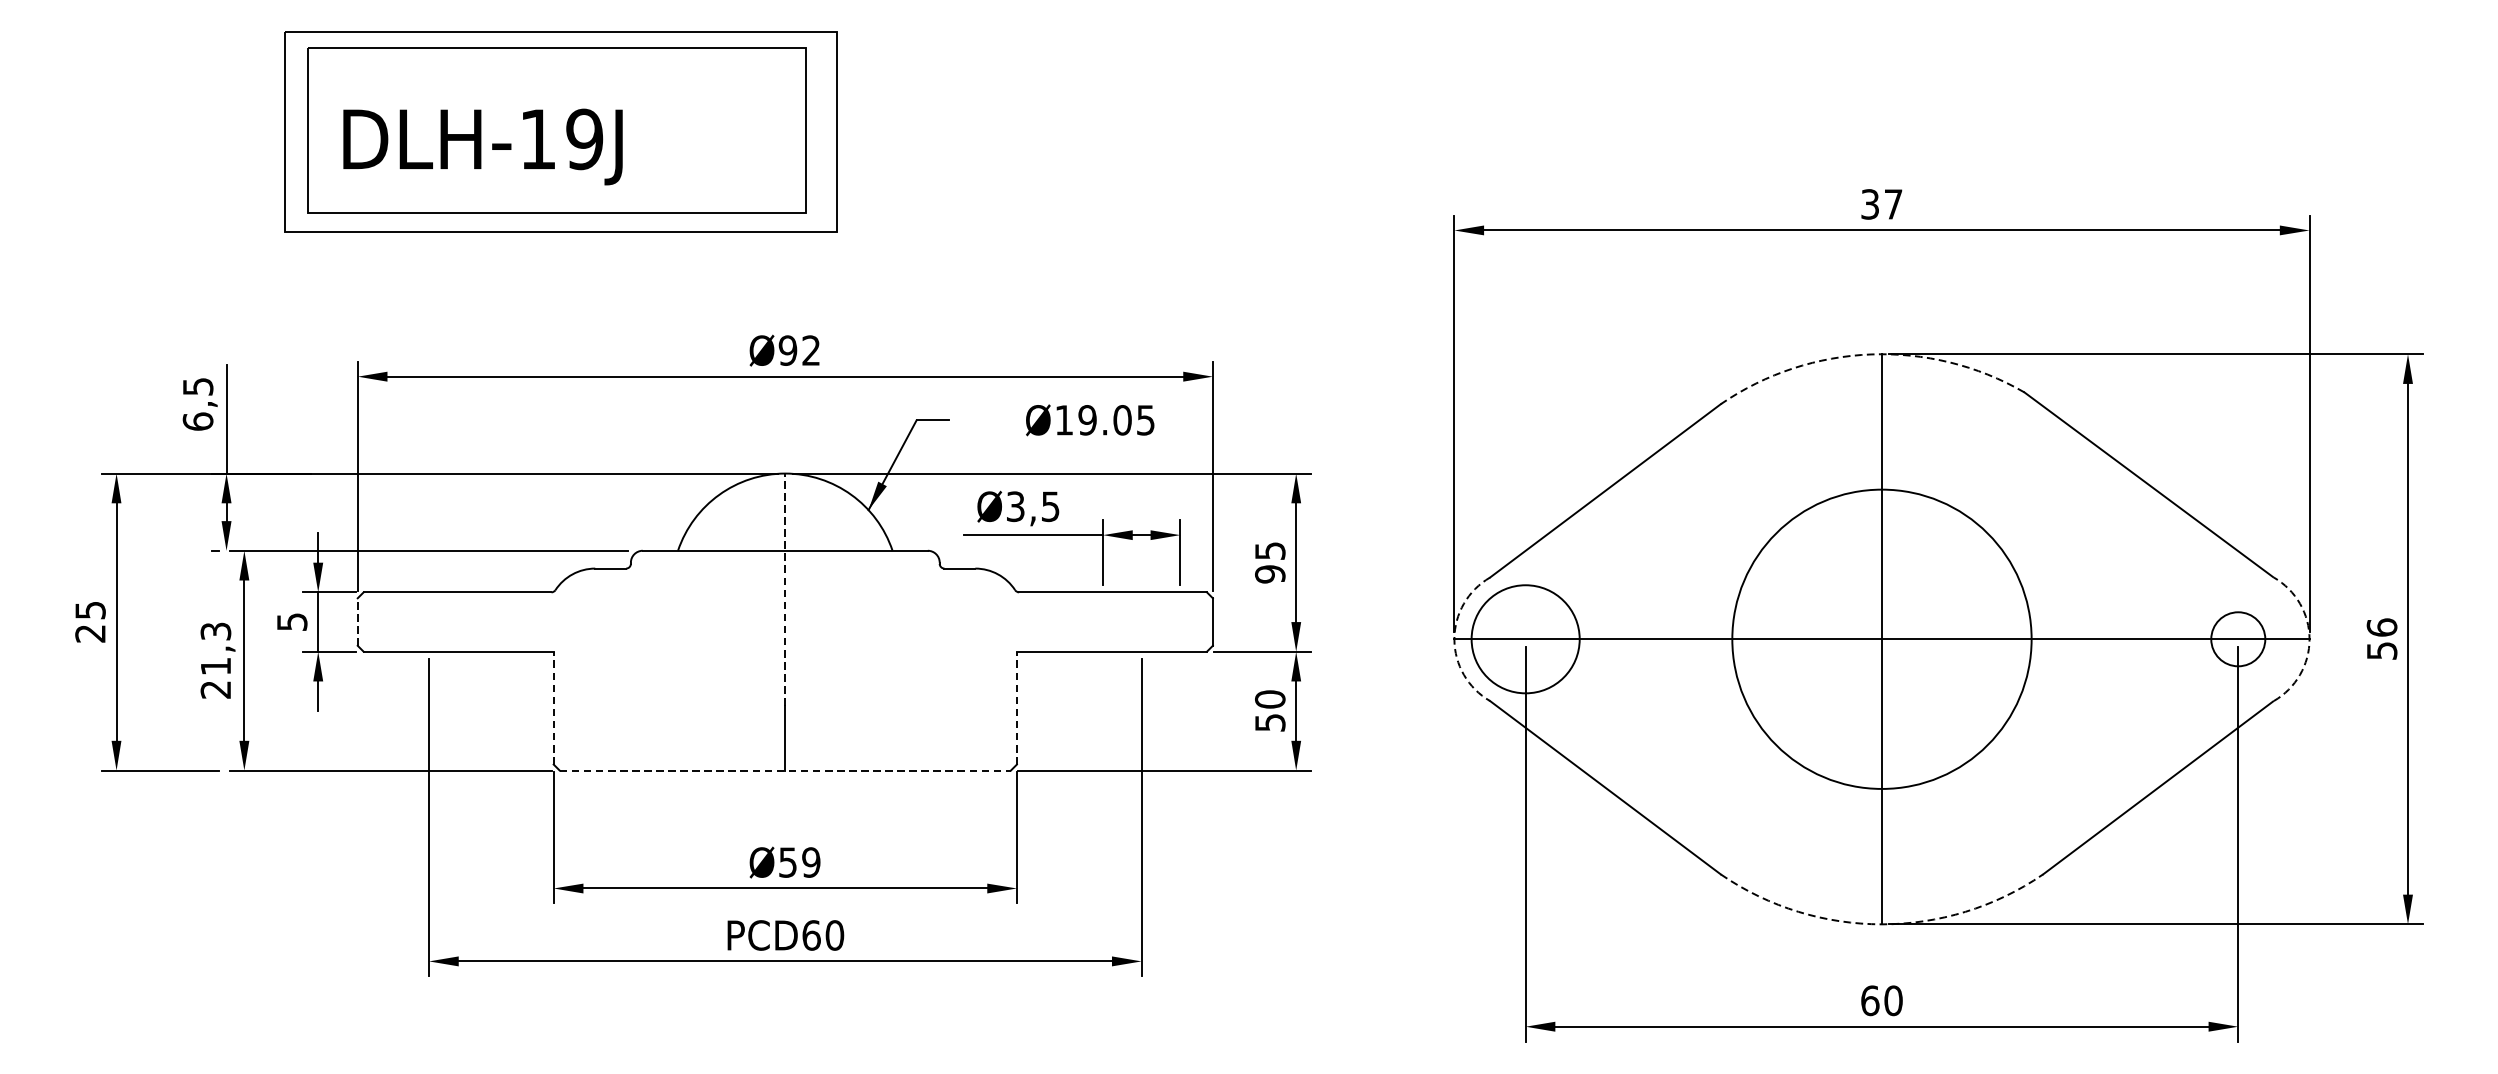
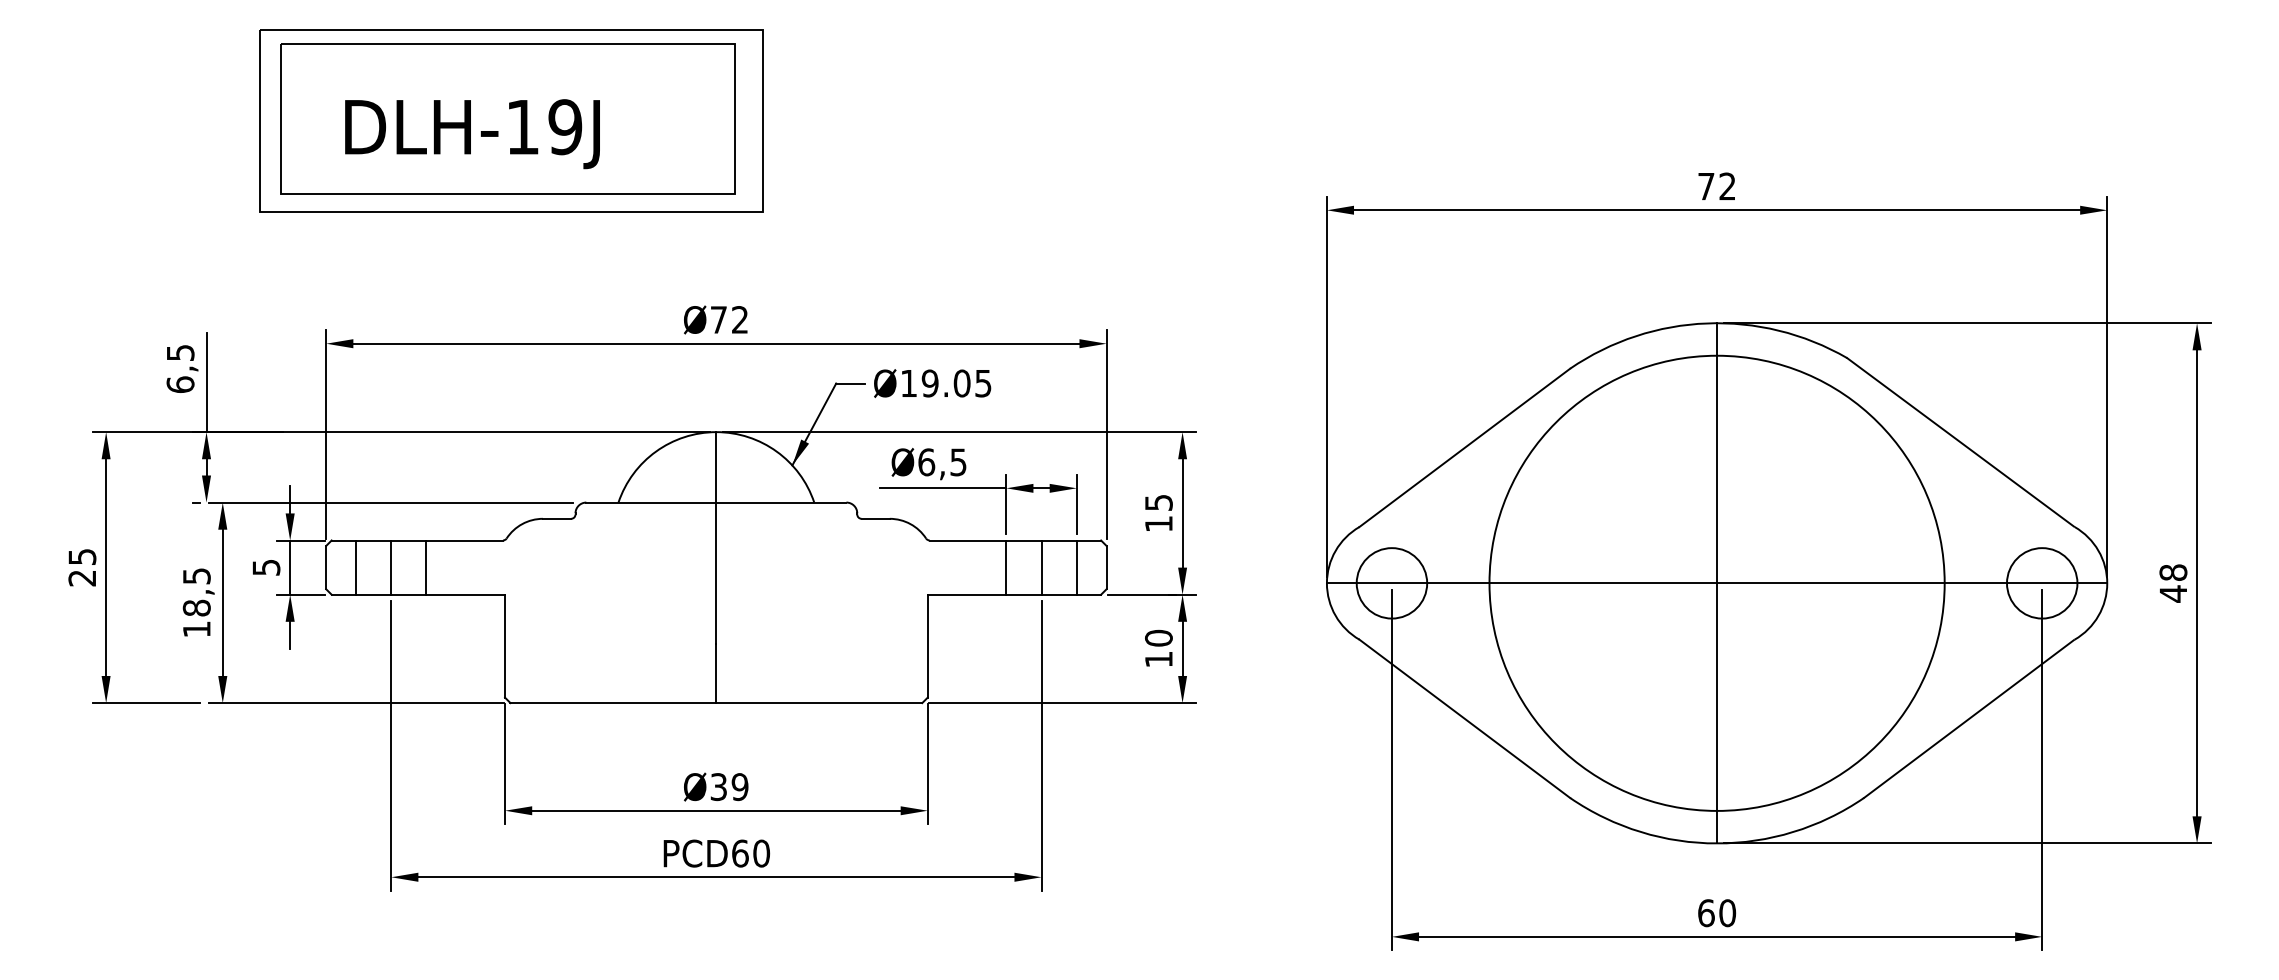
text: (482, 147) -> (472, 134), moved
text: (1881, 204) -> (1716, 186), 37 -> 72
text: (787, 350) -> (718, 319), Ø92 -> Ø72
arc: (1871, 354) -> (1707, 323), dashed -> solid
text: (1090, 420) -> (932, 383), moved
text: (1015, 506) -> (926, 462), Ø3,5 -> Ø6,5
text: (1269, 573) -> (1158, 523), 95 -> 15
line: (785, 590) -> (716, 538), dashed -> solid
line: (358, 621) -> (326, 567), dashed -> solid
line: (390, 621) -> (356, 567), added
line: (429, 621) -> (391, 567), added
line: (467, 621) -> (426, 567), added
line: (1103, 621) -> (1006, 567), added
line: (1141, 621) -> (1041, 567), added
line: (1179, 621) -> (1076, 567), added
circle: (1881, 638) -> (1716, 582), size x1.67
arc: (1453, 639) -> (1326, 583), dashed -> solid
circle: (1525, 639) -> (1391, 583), size x0.71
circle: (2238, 639) -> (2042, 583), size x1.43
arc: (2309, 639) -> (2107, 583), dashed -> solid
text: (2382, 639) -> (2173, 583), 56 -> 48
text: (215, 660) -> (196, 602), 21,3 -> 18,5
line: (554, 707) -> (505, 645), dashed -> solid
line: (1016, 707) -> (927, 645), dashed -> solid
text: (1269, 722) -> (1158, 659), 50 -> 10
line: (785, 770) -> (716, 703), dashed -> solid
text: (787, 861) -> (718, 786), Ø59 -> Ø39
arc: (1882, 924) -> (1717, 843), dashed -> solid

